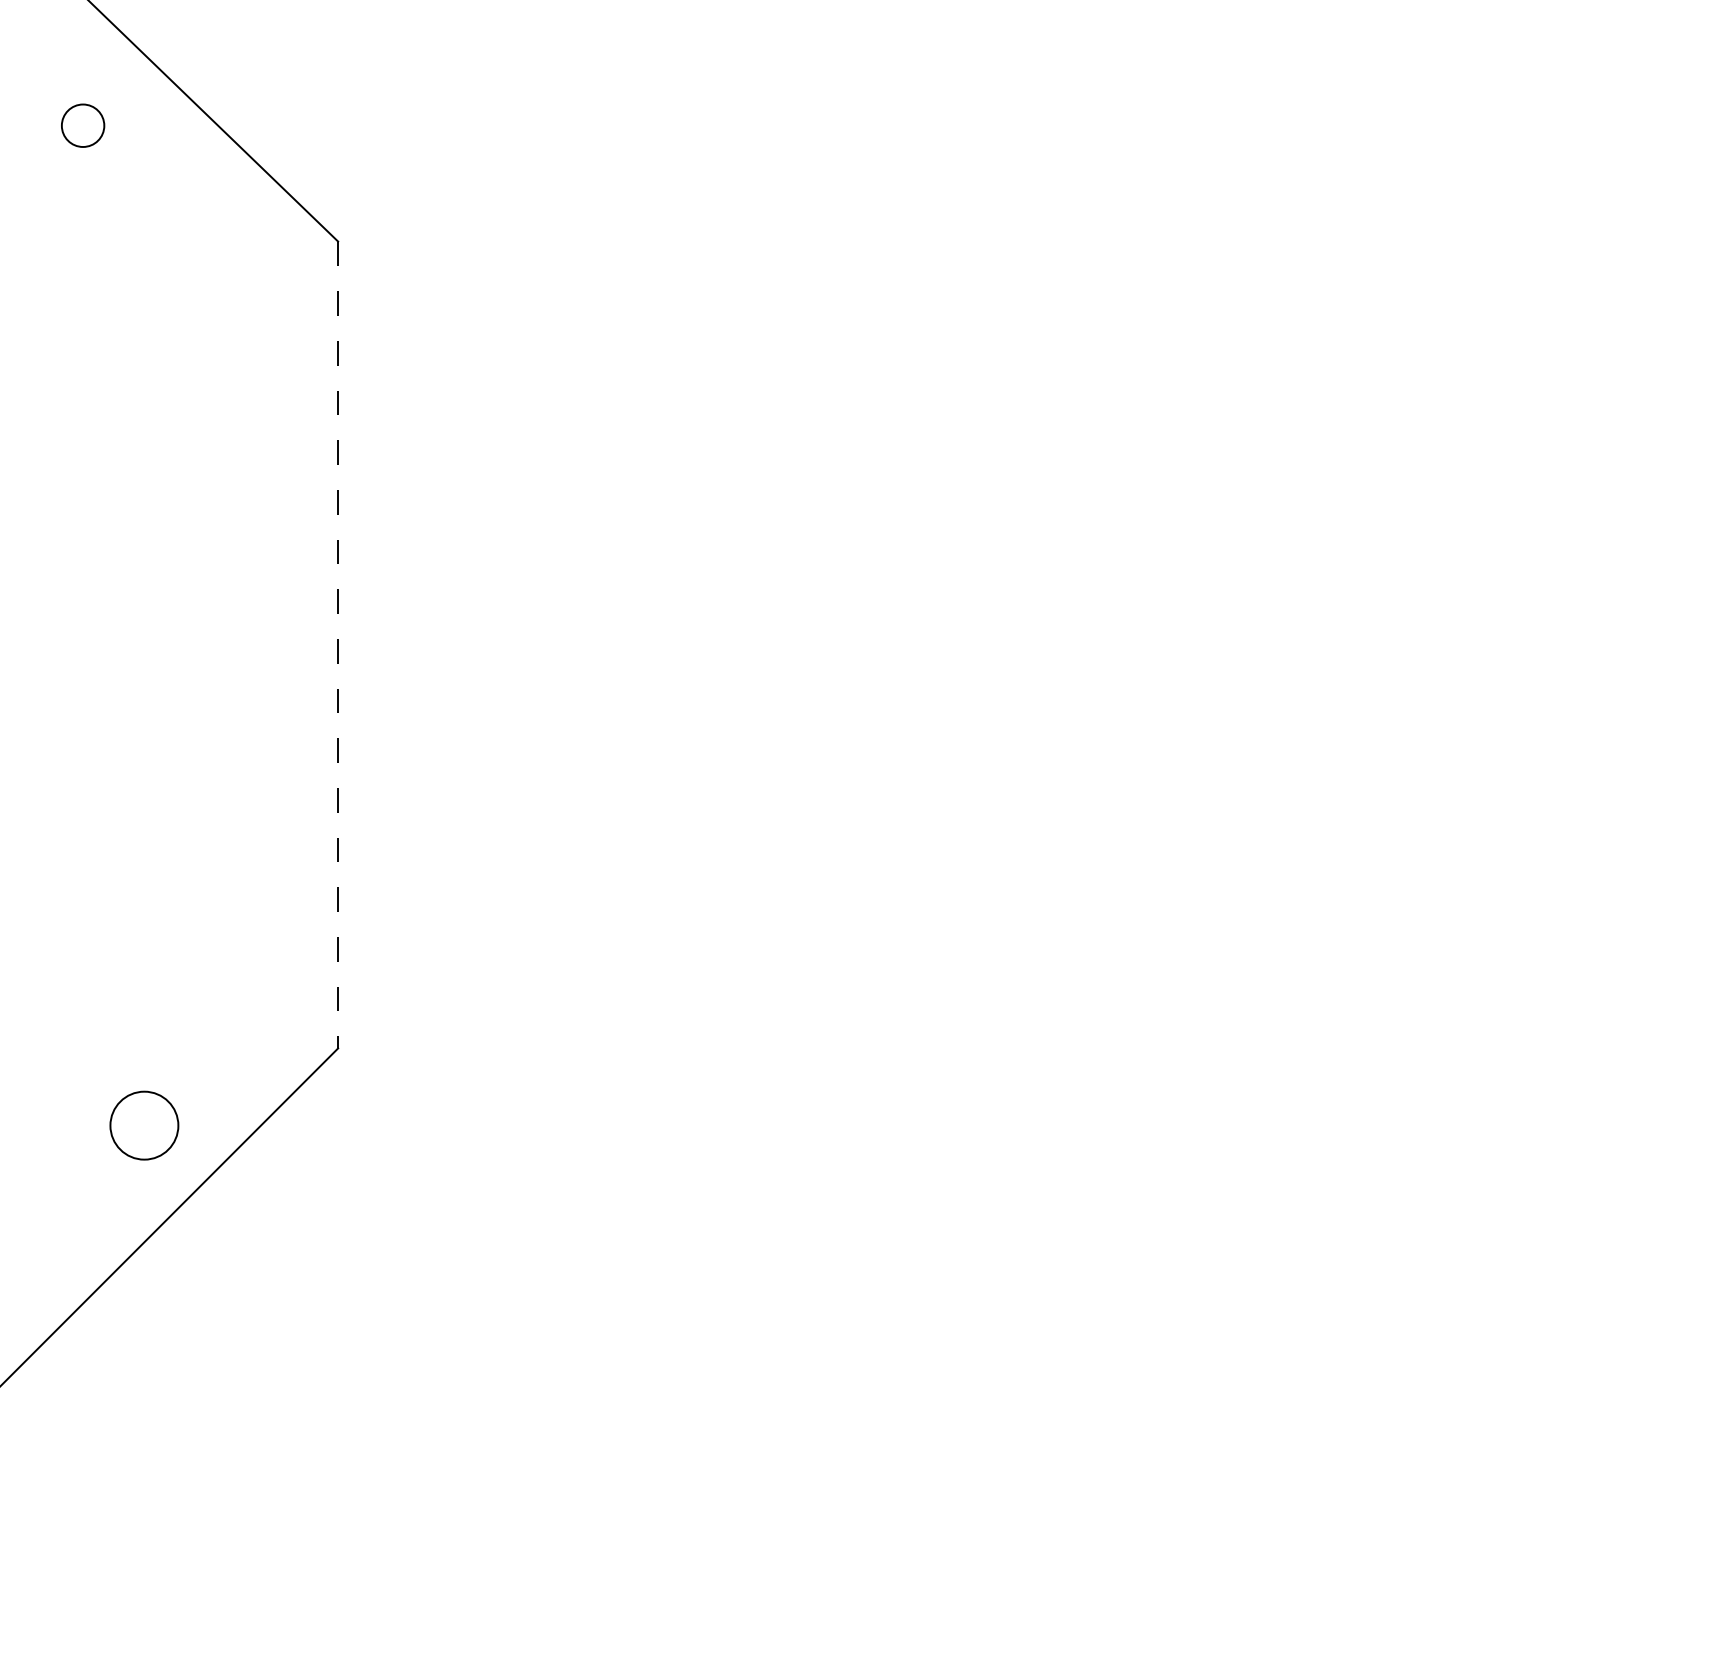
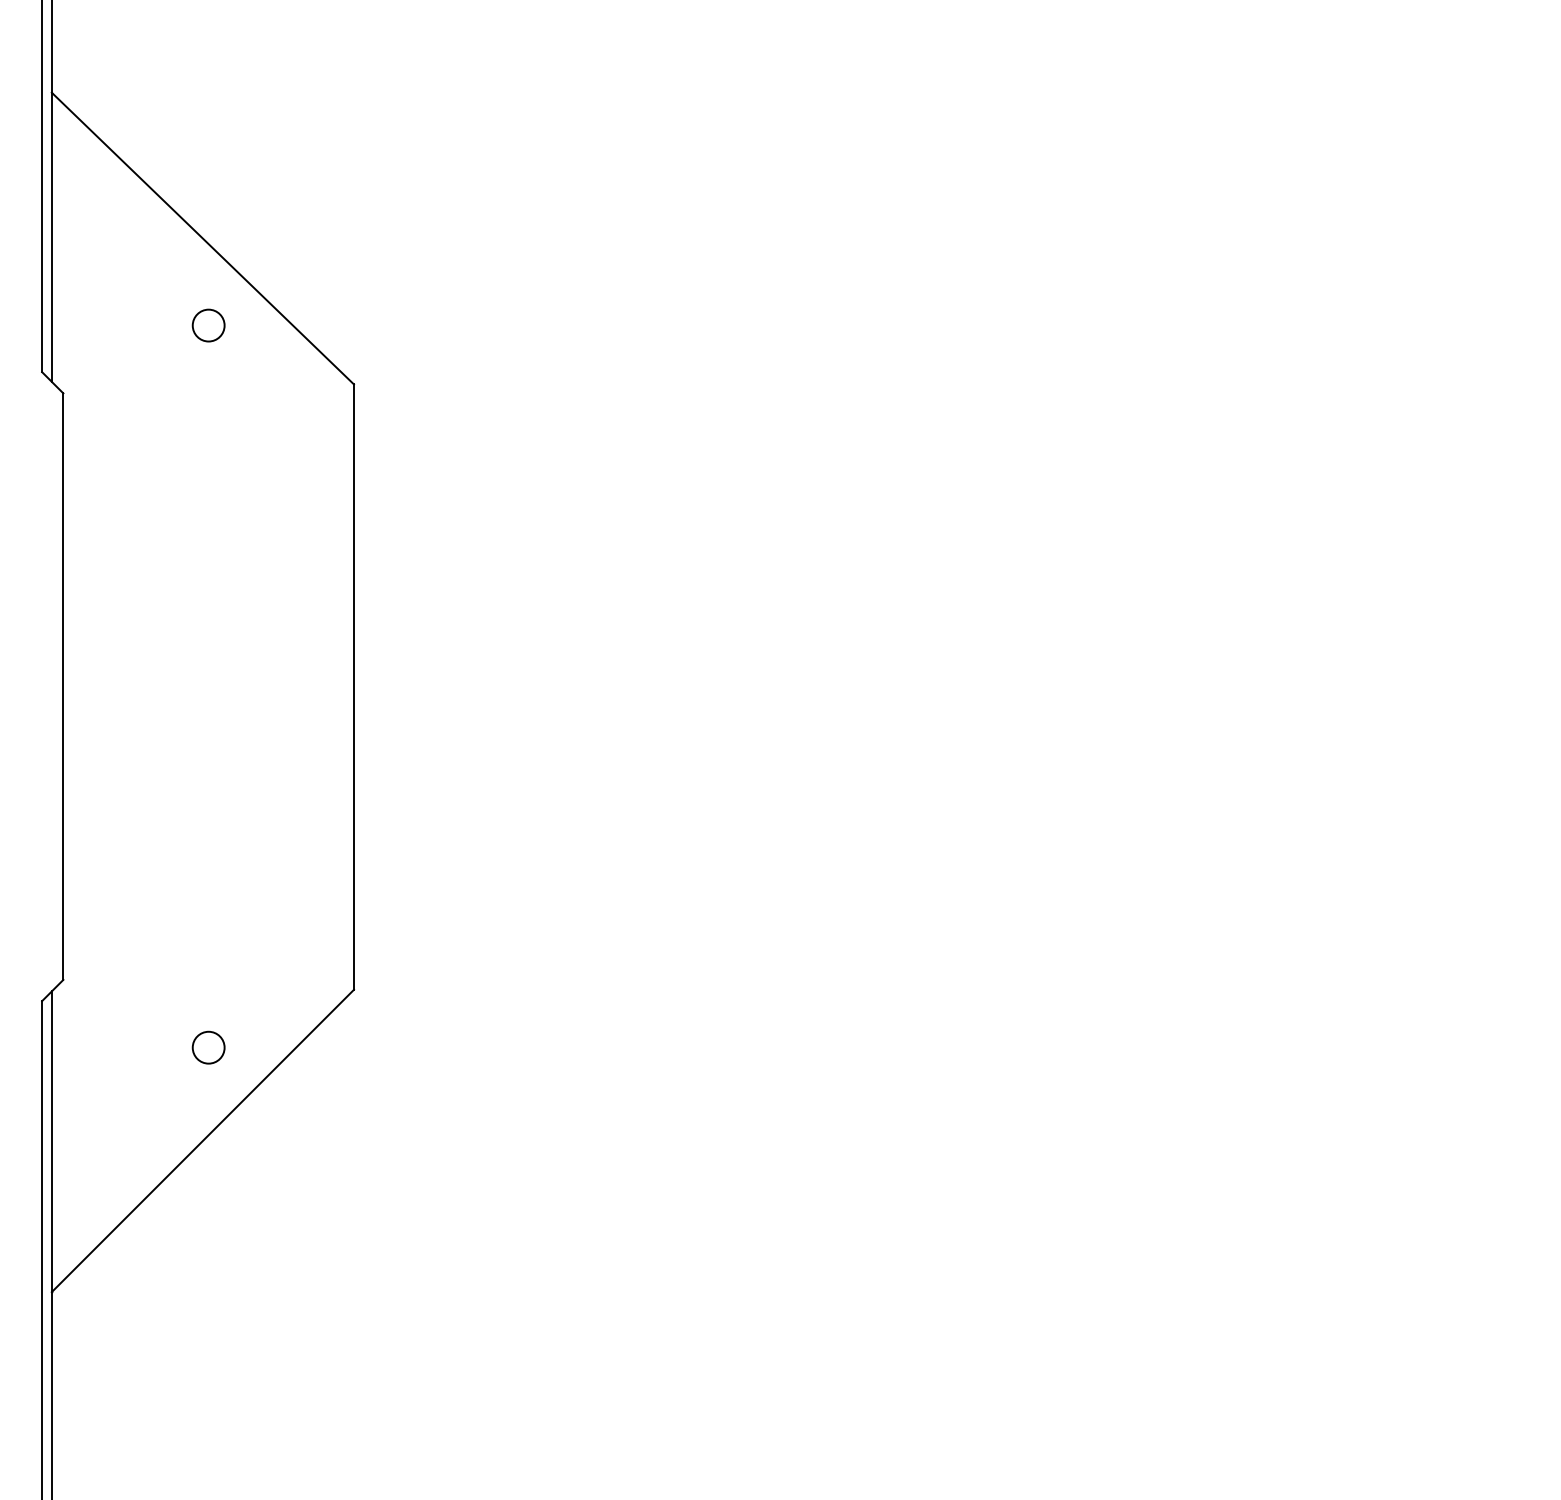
circle: (82, 125) -> (208, 325), moved
line: (338, 645) -> (354, 687), dashed -> solid
circle: (144, 1125) -> (208, 1047), size x0.62

